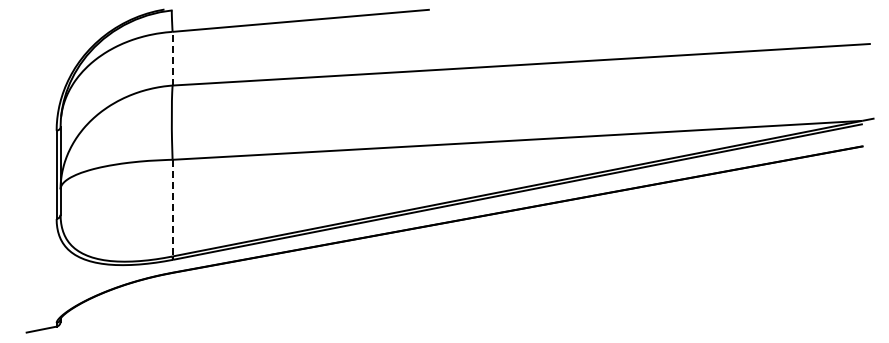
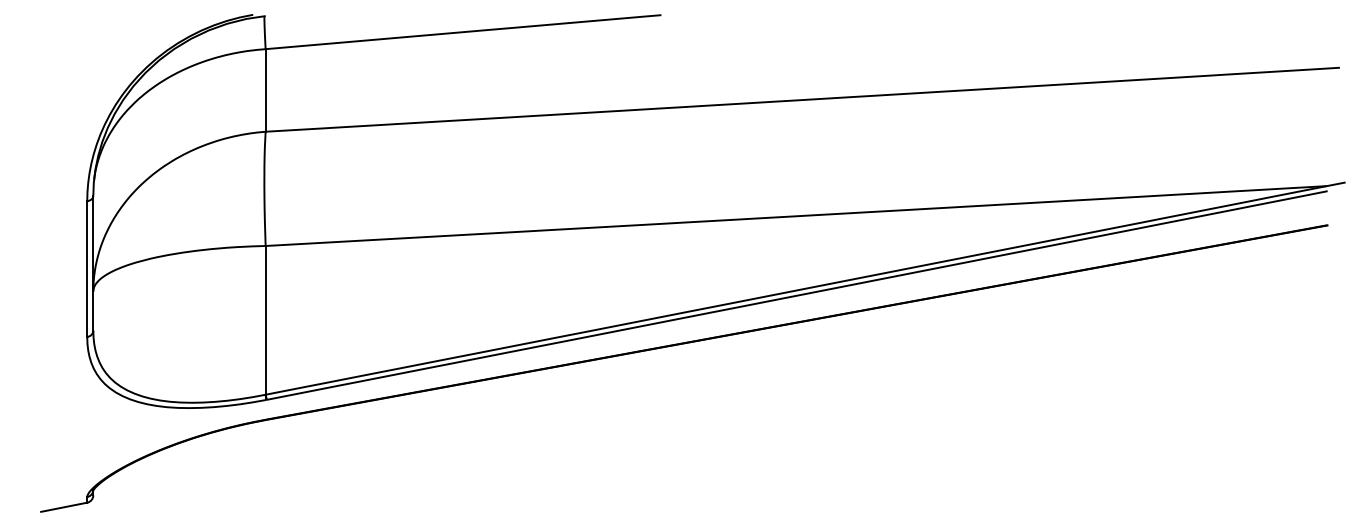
line: (172, 58) -> (265, 90), dashed -> solid
line: (172, 208) -> (265, 320), dashed -> solid

